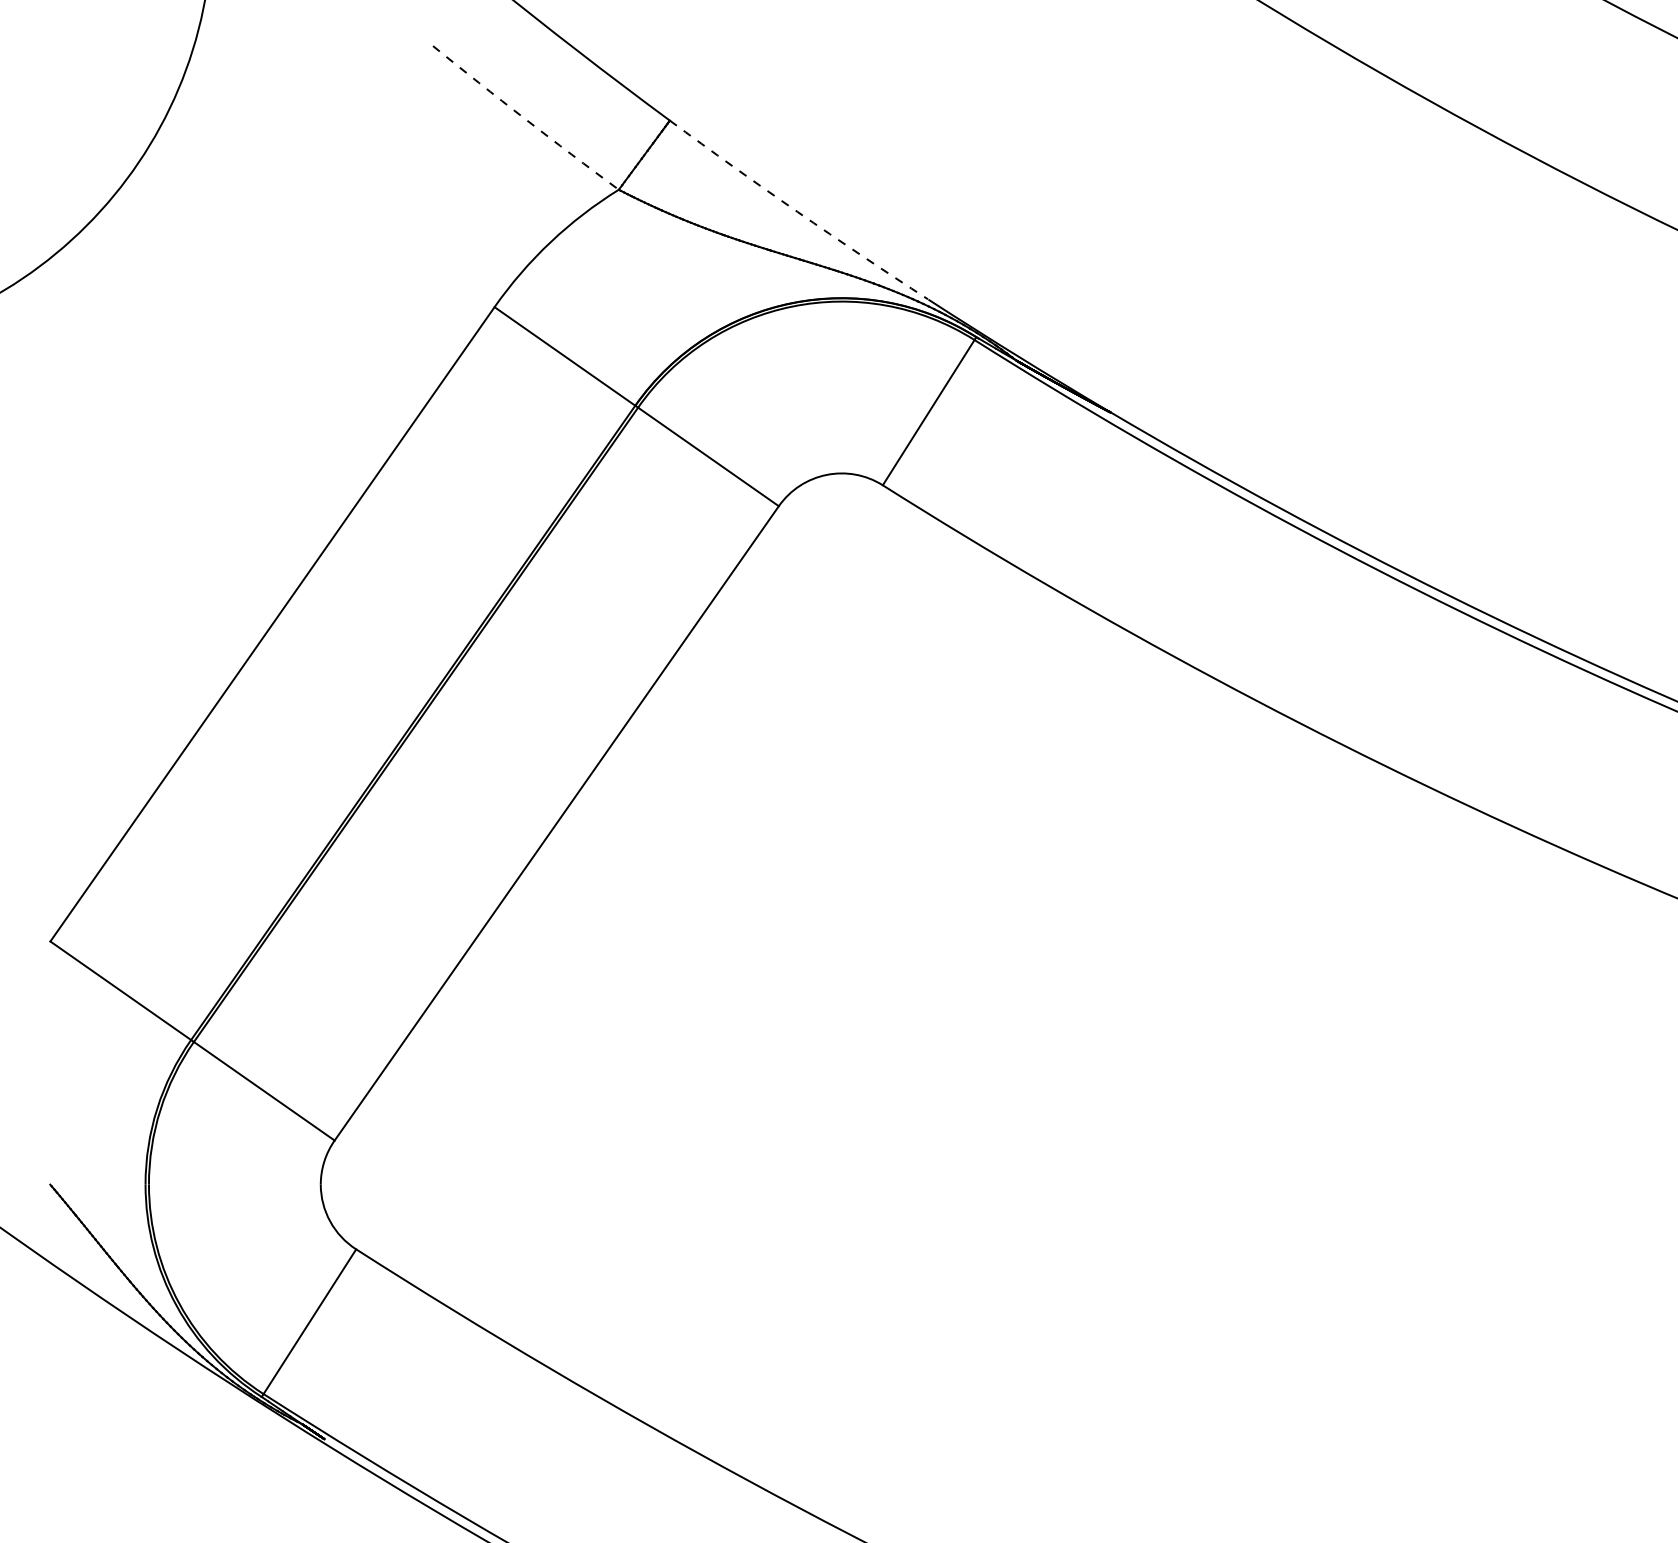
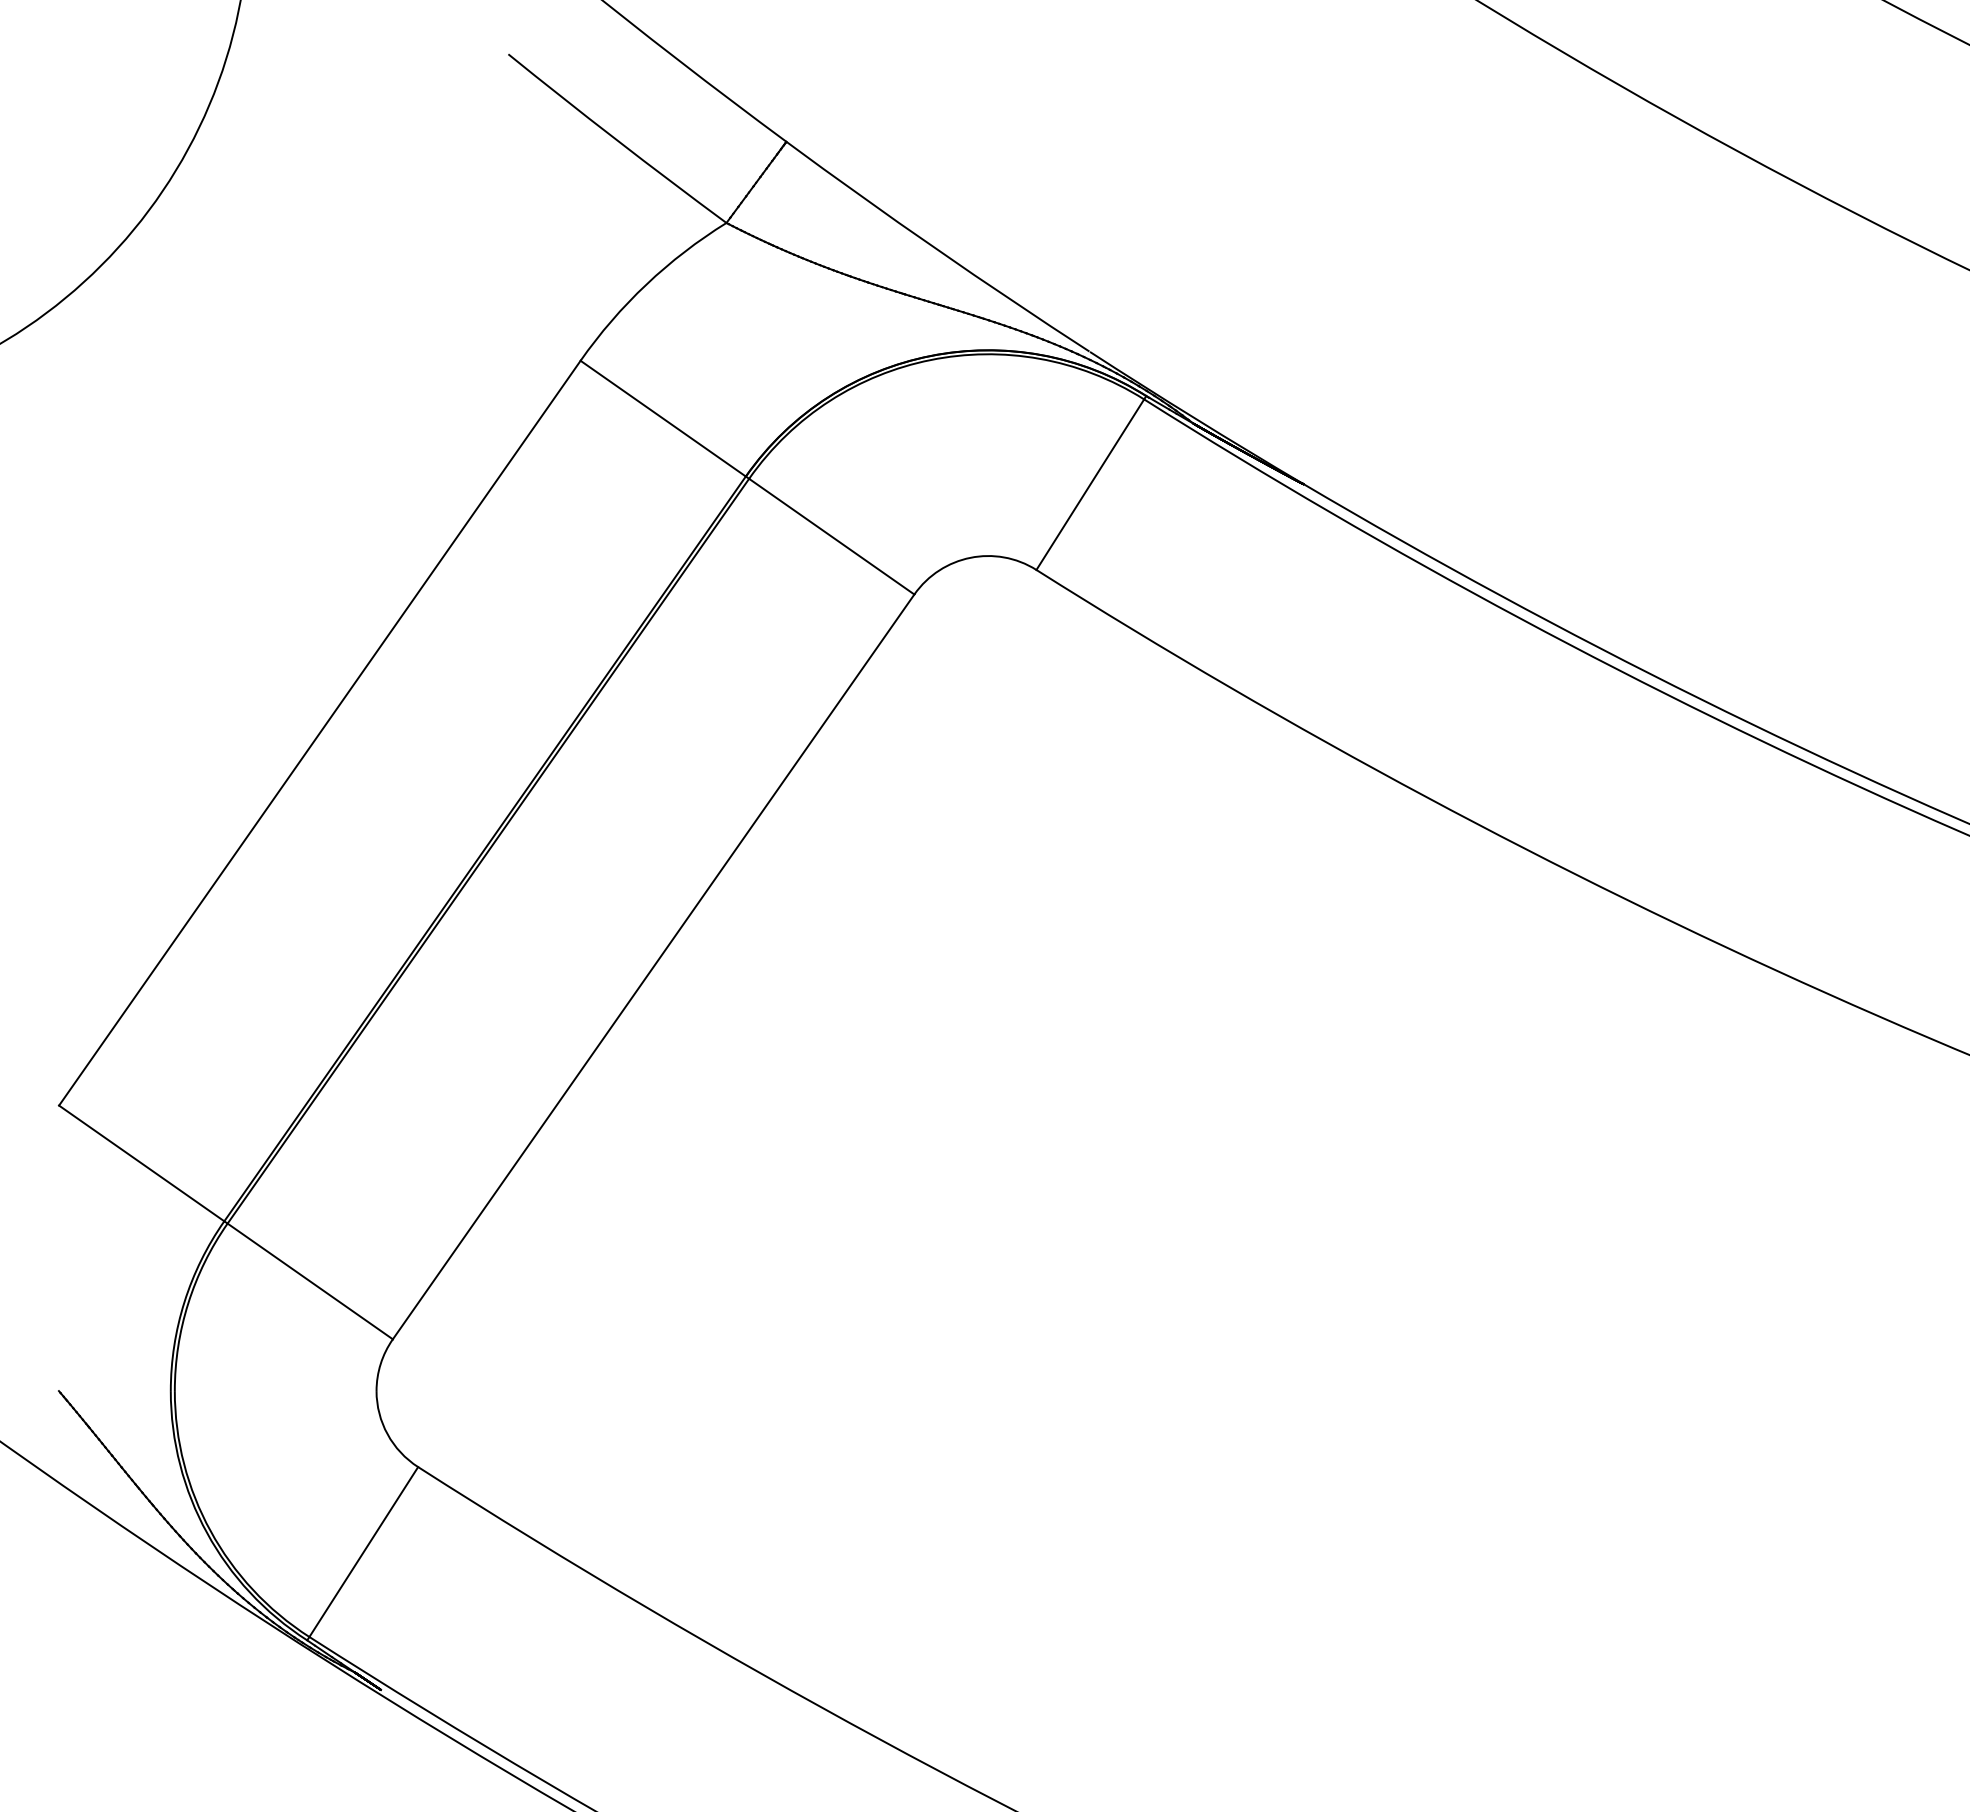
arc: (525, 118) -> (616, 139), dashed -> solid
arc: (797, 211) -> (936, 248), dashed -> solid

